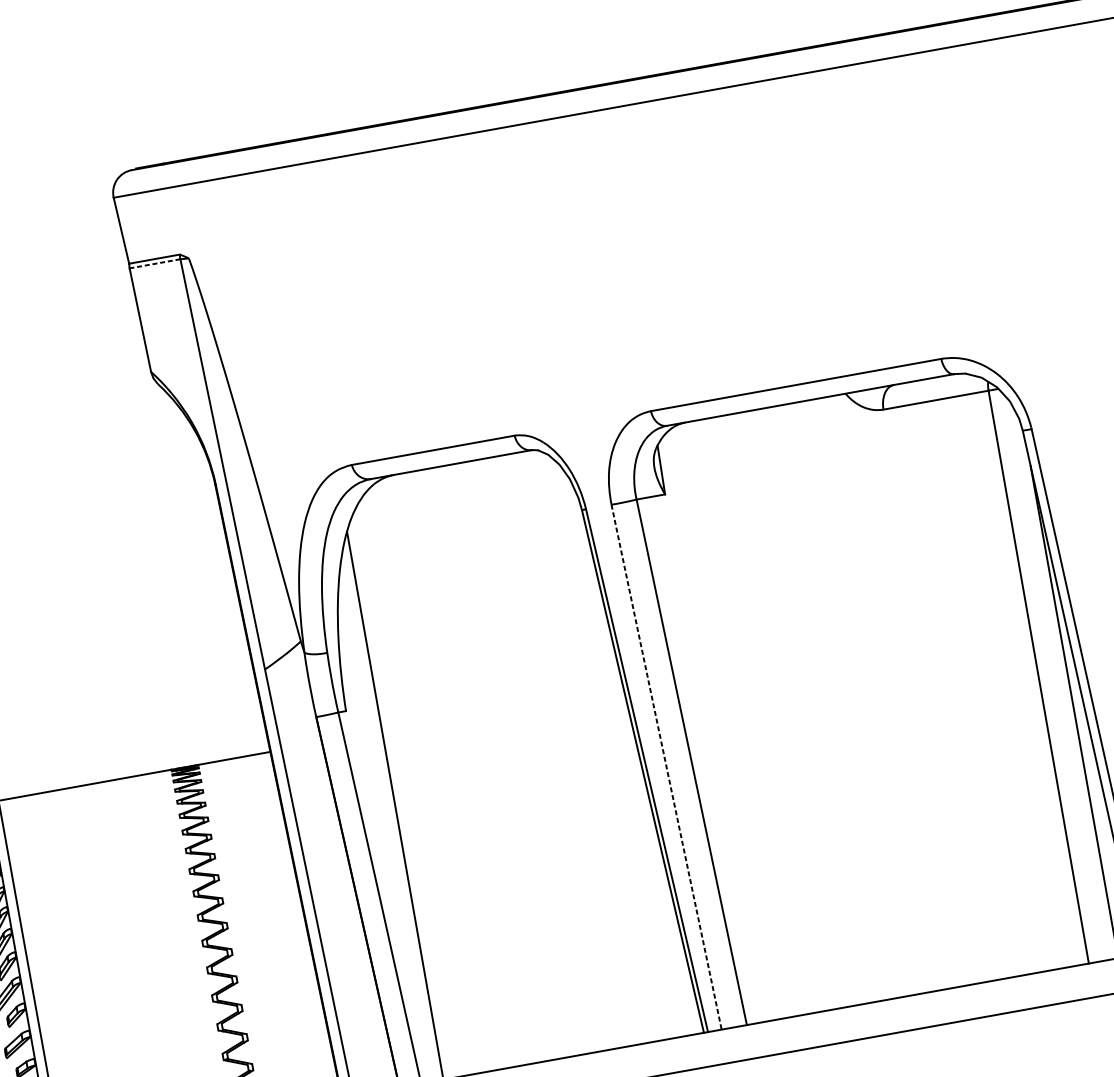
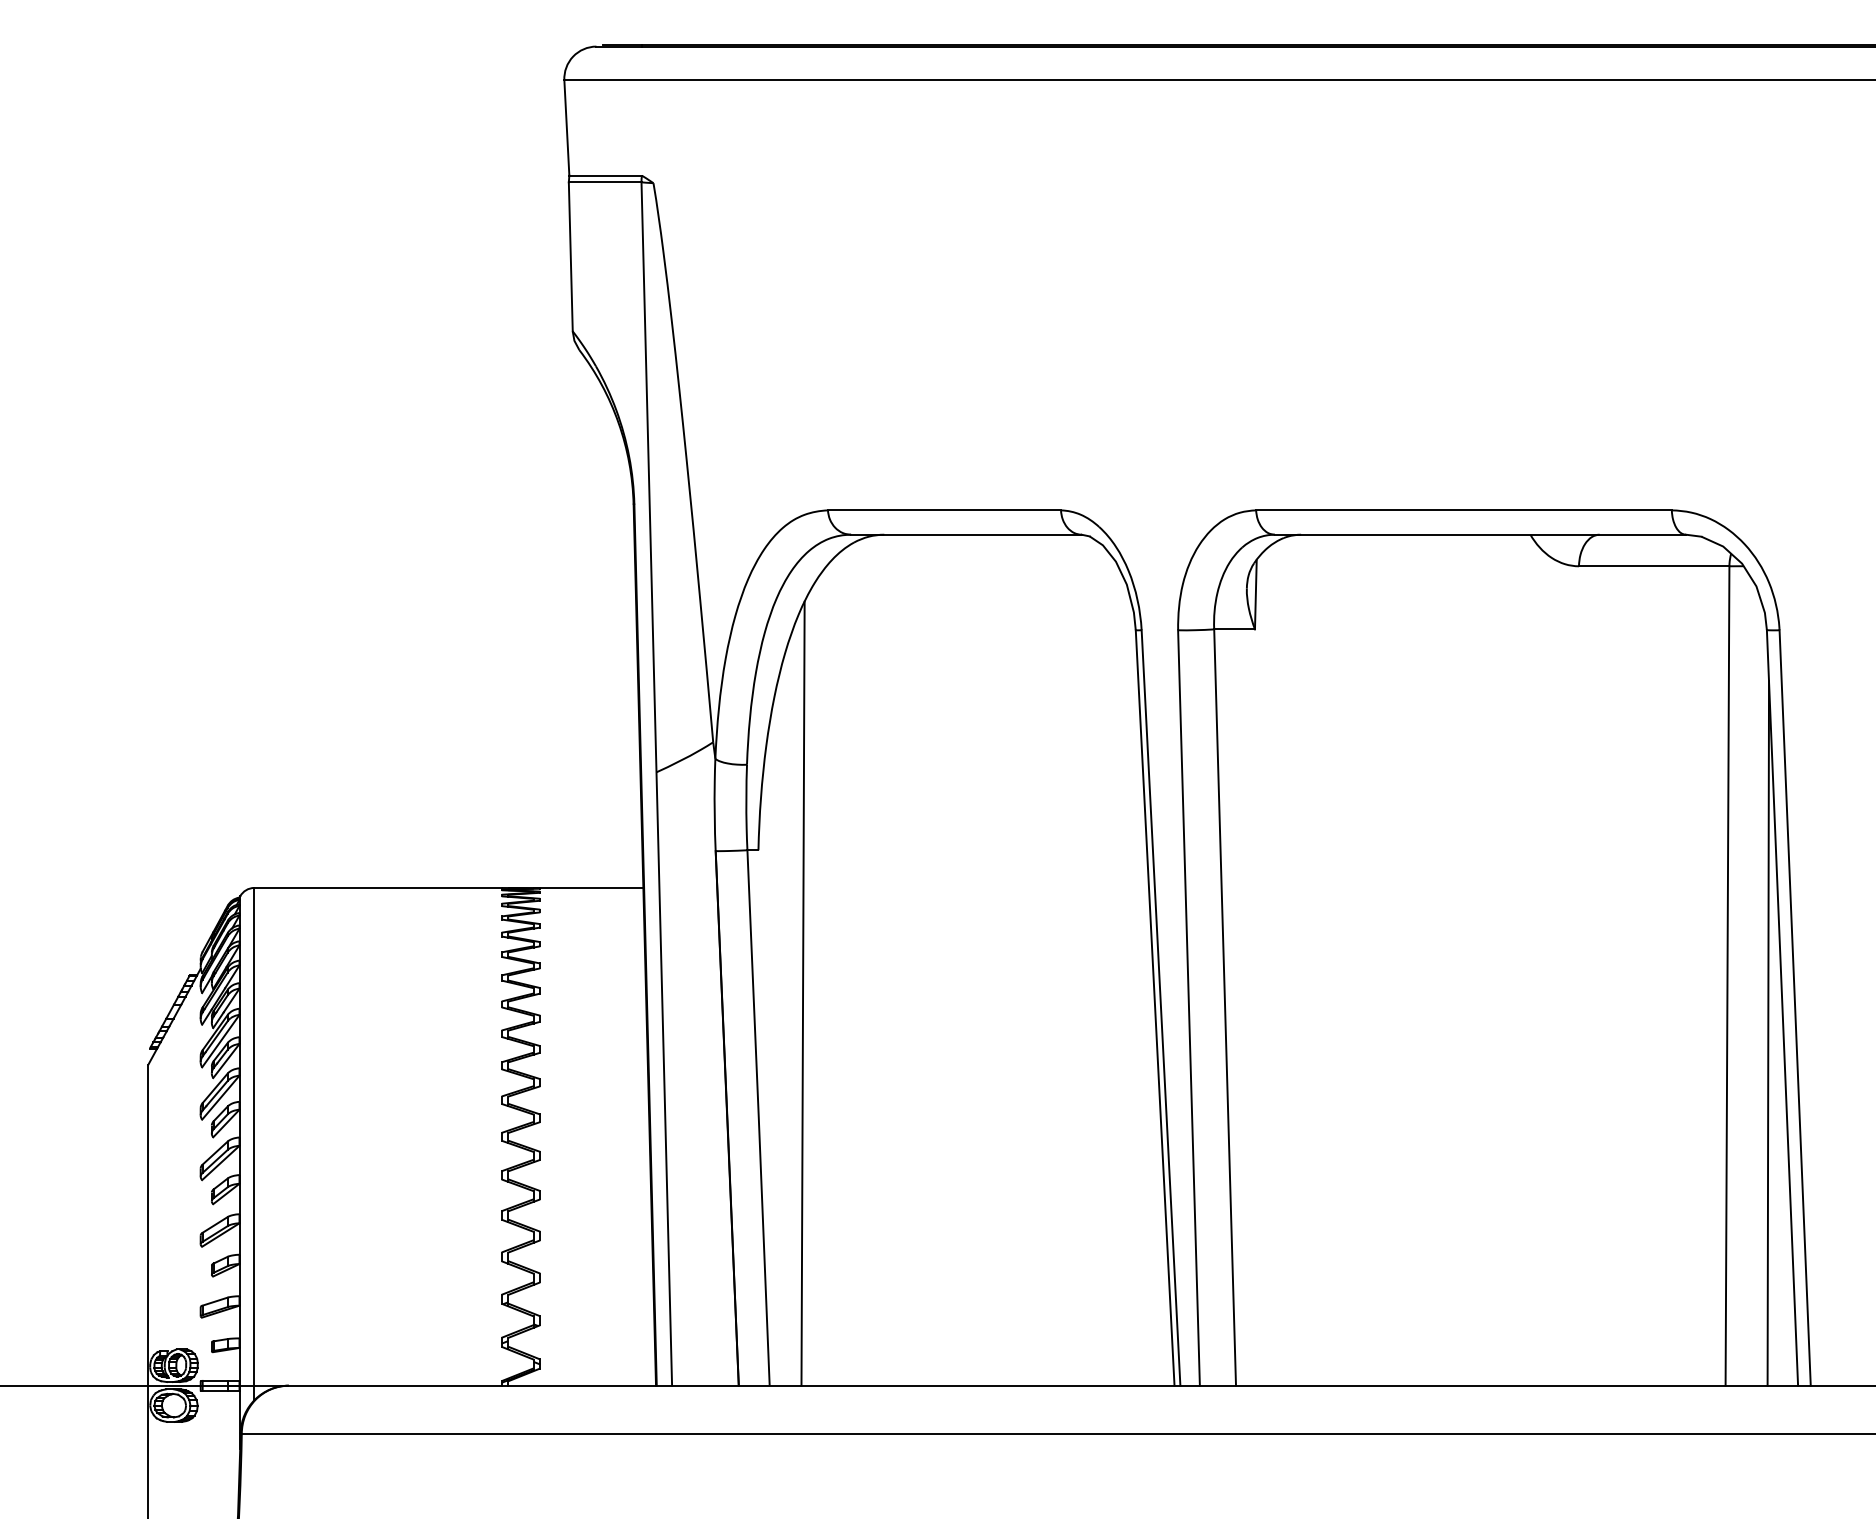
line: (154, 264) -> (604, 182), dashed -> solid
line: (666, 767) -> (1188, 1008), dashed -> solid

